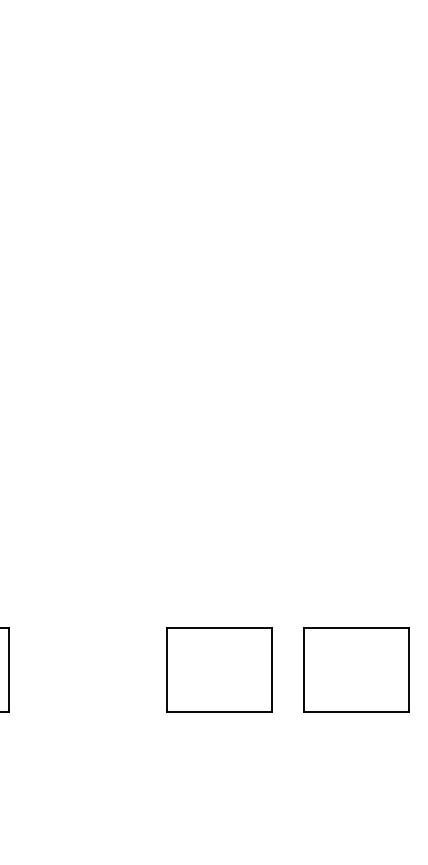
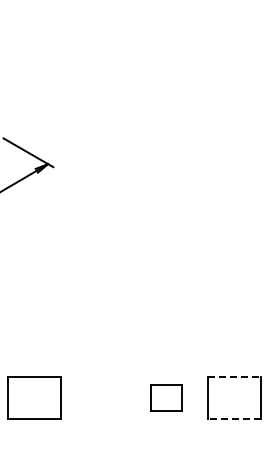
line: (358, 626) -> (235, 376), solid -> dashed
part: (220, 668) -> (166, 397), size x0.6
line: (356, 712) -> (234, 419), solid -> dashed

